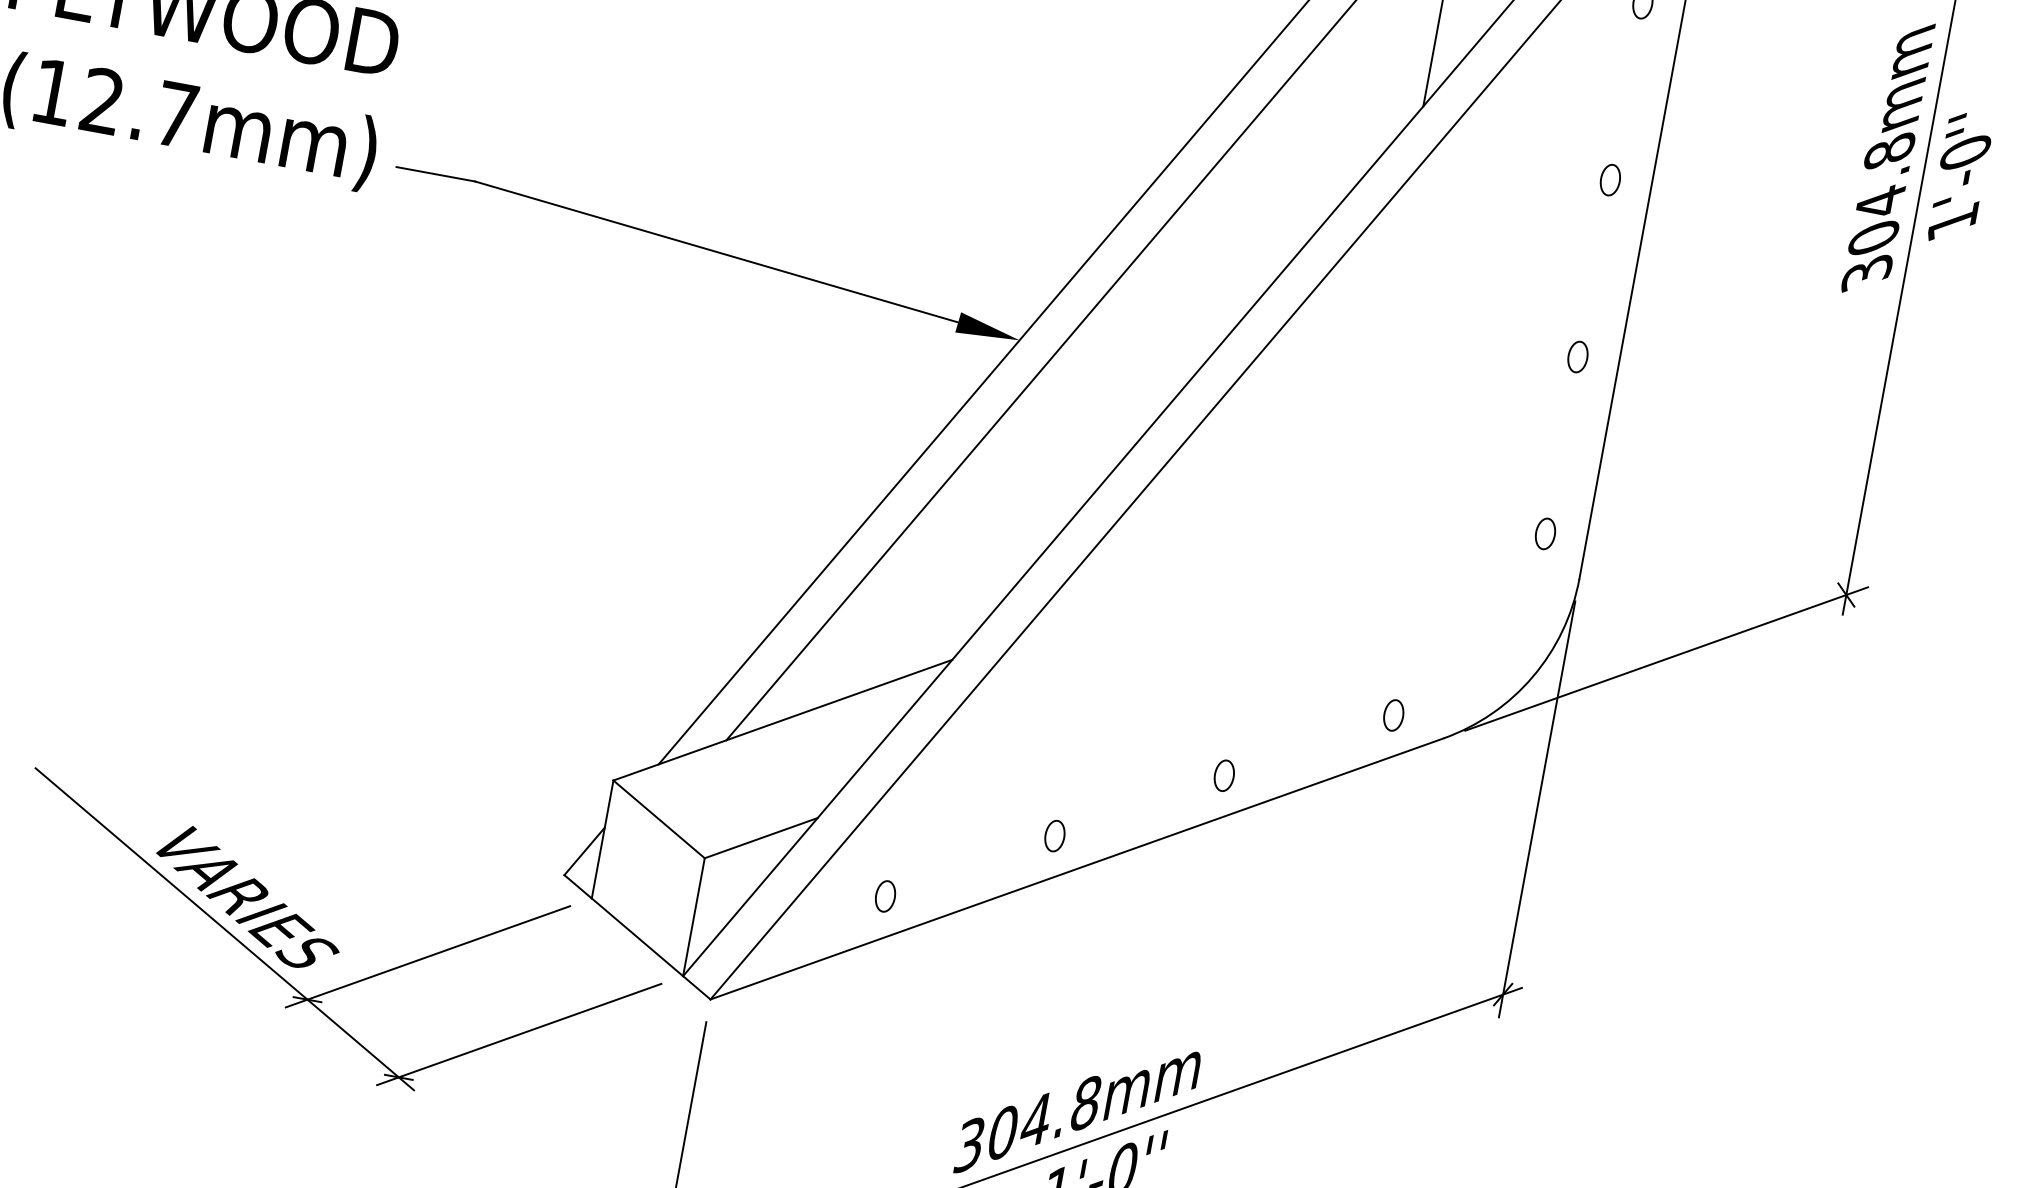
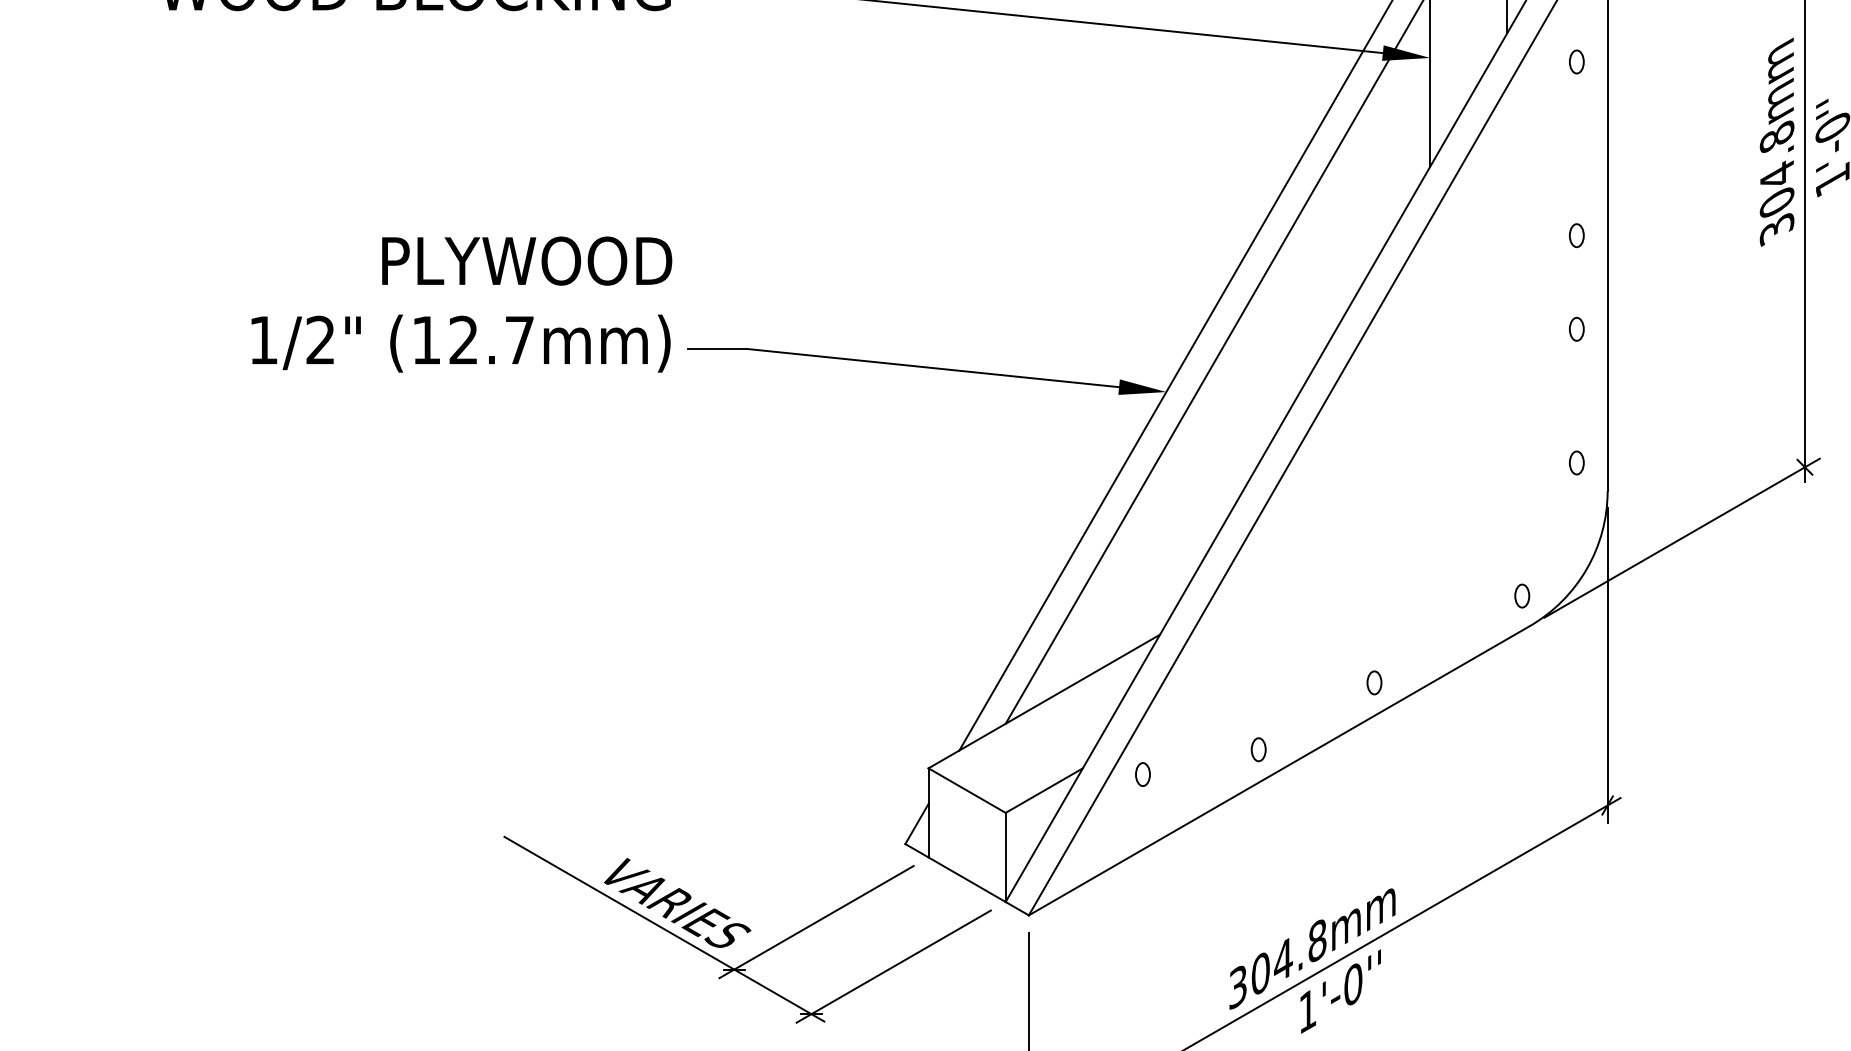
part: (1610, 179) -> (1576, 235), moved
part: (1394, 714) -> (1522, 595), moved
part: (884, 896) -> (1142, 774), moved

